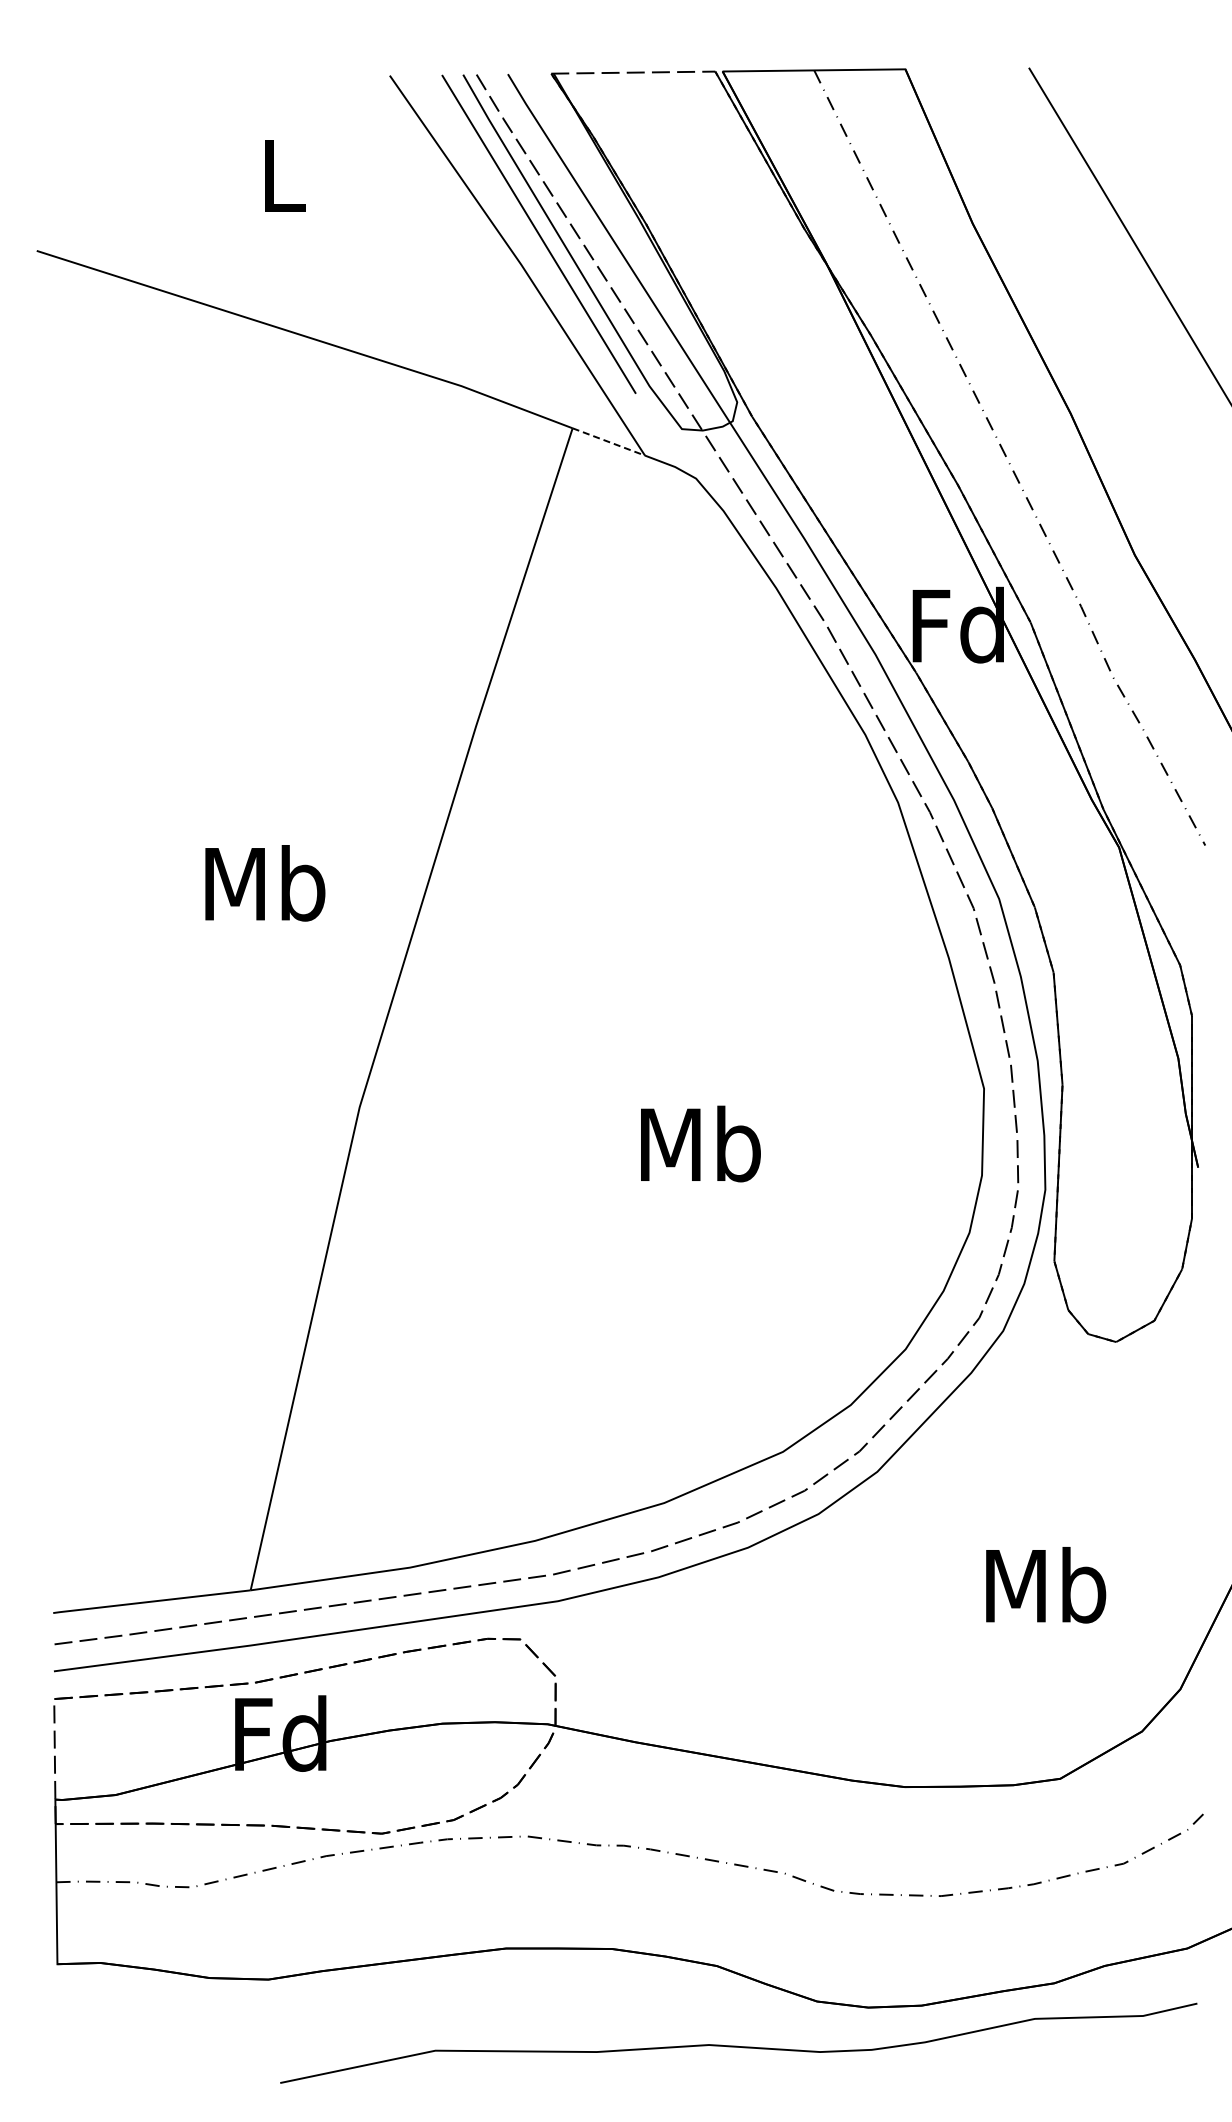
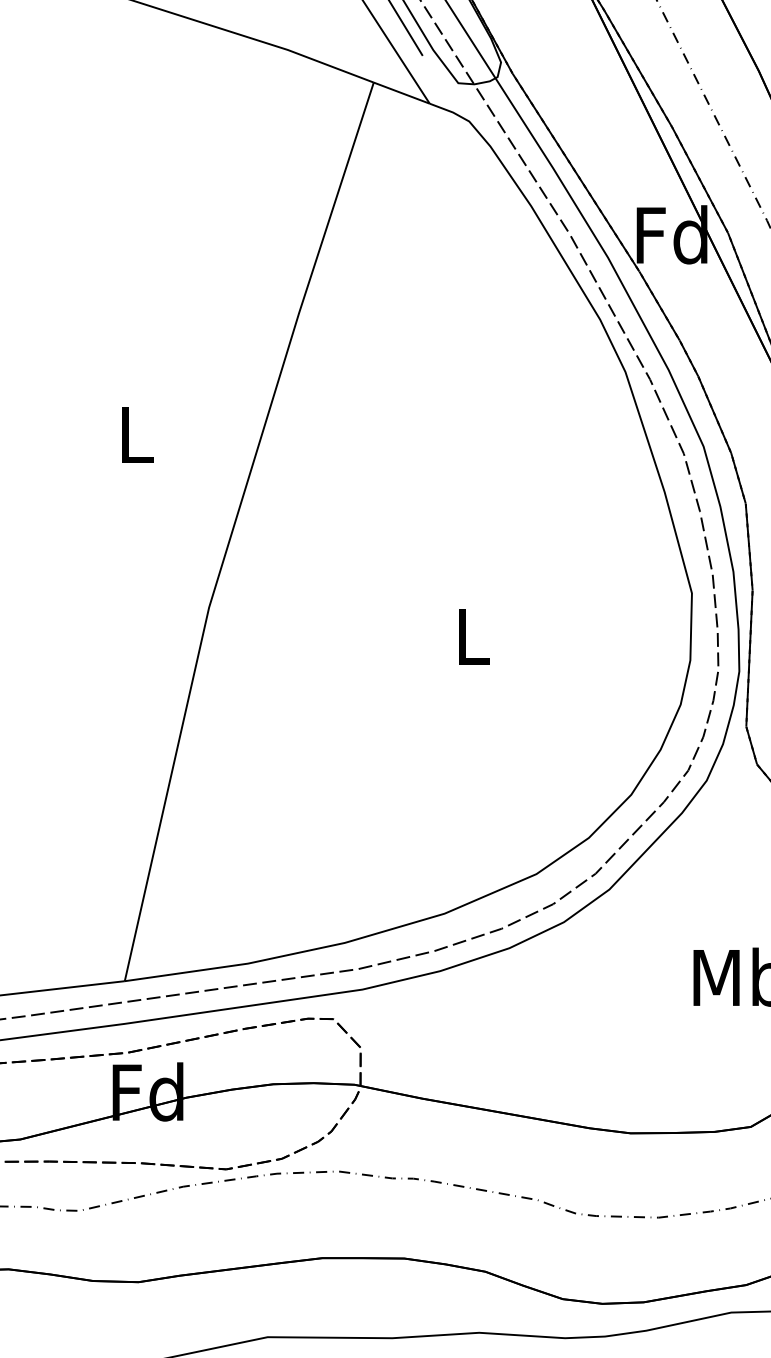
line: (608, 441) -> (401, 92), dashed -> solid
text: (265, 883) -> (136, 434), Mb -> L
text: (700, 1143) -> (472, 635), Mb -> L

